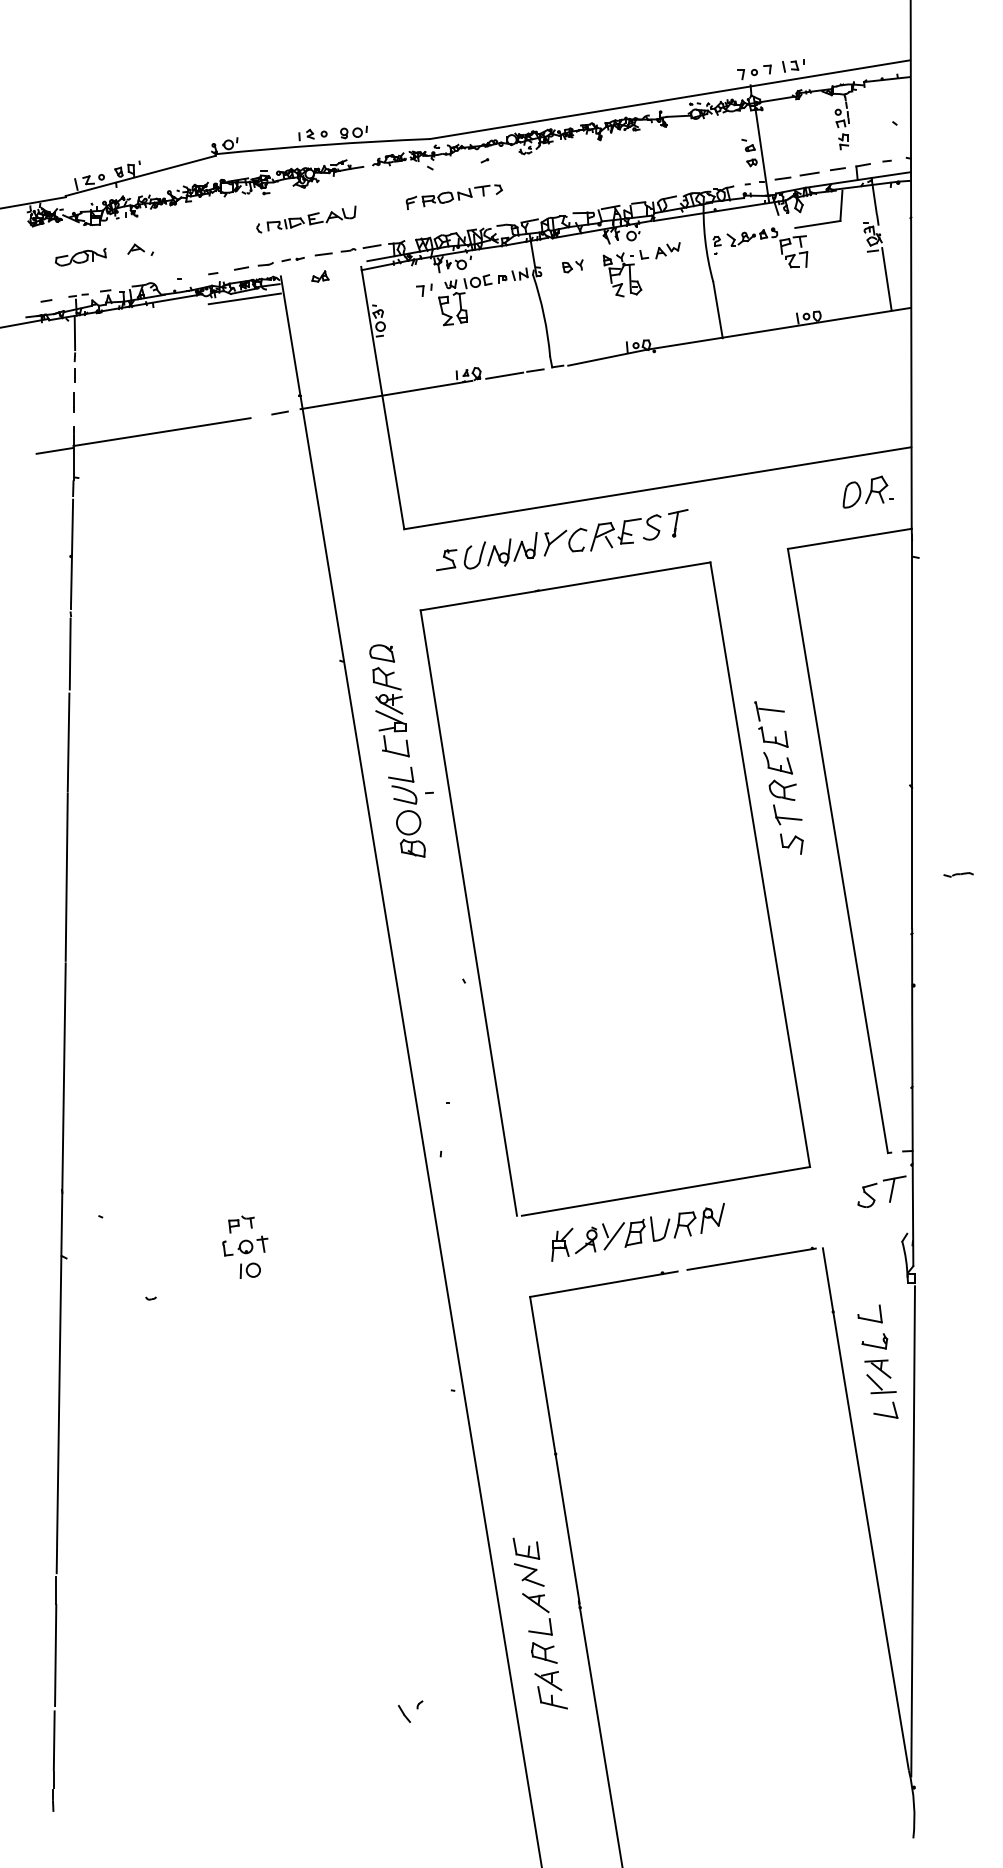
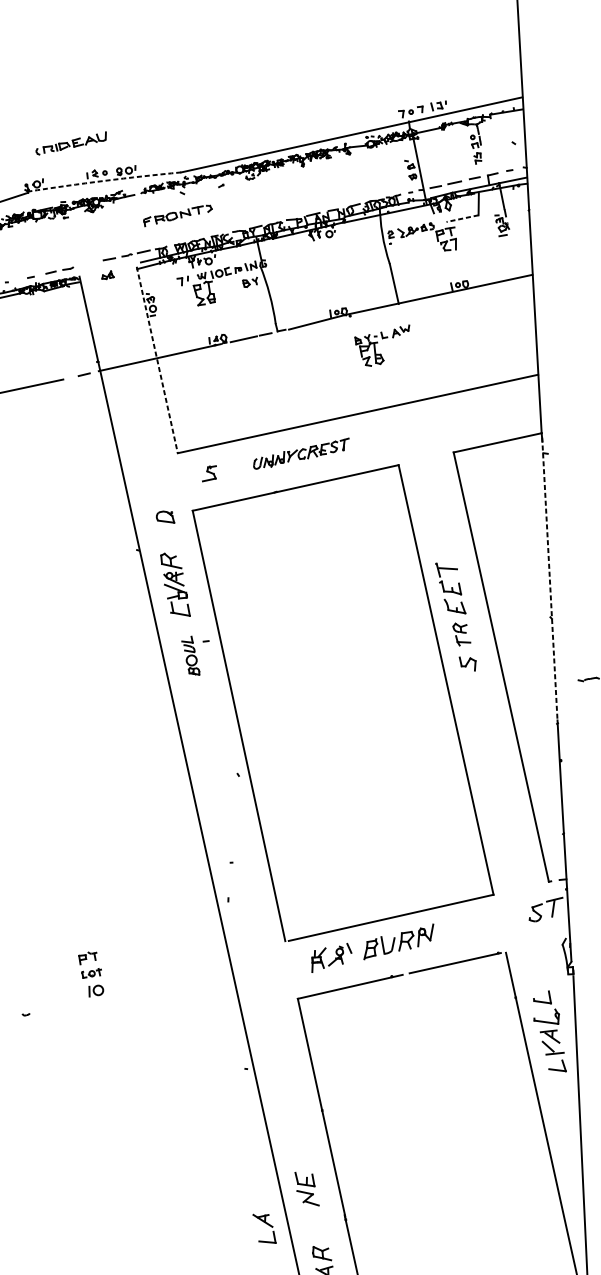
arc: (322, 145) -> (104, 181), solid -> dashed
part: (453, 196) -> (177, 215), moved
part: (306, 219) -> (71, 143), moved
line: (817, 224) -> (462, 218), solid -> dashed
part: (292, 259) -> (87, 264), removed
part: (634, 265) -> (377, 343), moved
part: (572, 266) -> (250, 282), moved
line: (886, 279) -> (513, 255), removed
line: (244, 298) -> (54, 293), removed
line: (382, 398) -> (157, 360), solid -> dashed
part: (867, 491) -> (508, 408), removed
part: (575, 539) -> (301, 453), size x0.6
part: (381, 653) -> (164, 517), moved
line: (912, 731) -> (550, 578), solid -> dashed
part: (785, 802) -> (461, 634), size x0.7
part: (406, 811) -> (190, 655), size x0.6
line: (613, 1236) -> (355, 952), removed
part: (245, 1245) -> (91, 972), size x0.6
part: (874, 1341) -> (546, 1017), size x1.4
part: (541, 1608) -> (267, 1224), moved

